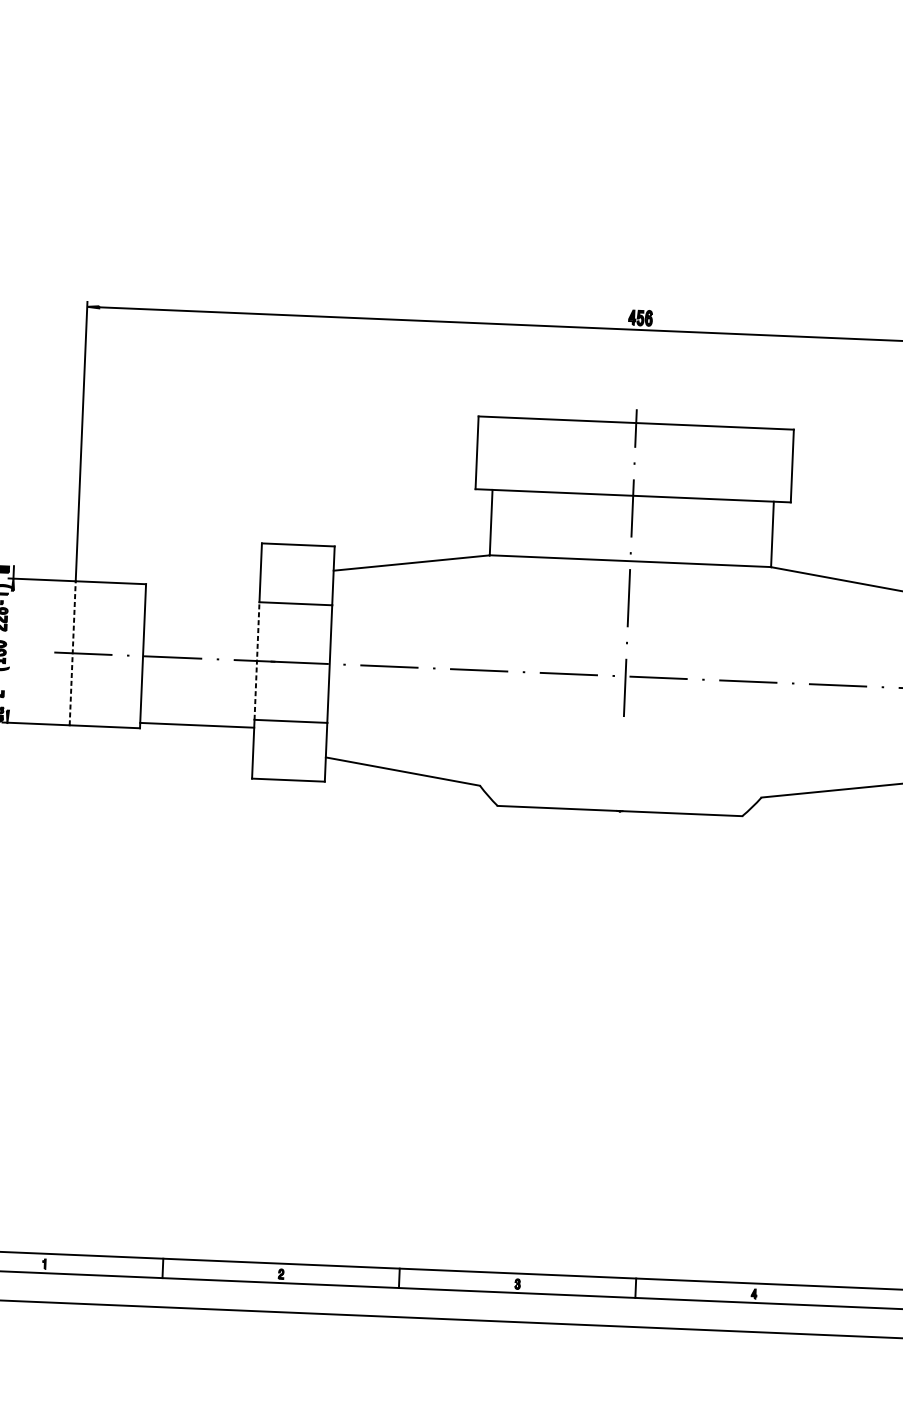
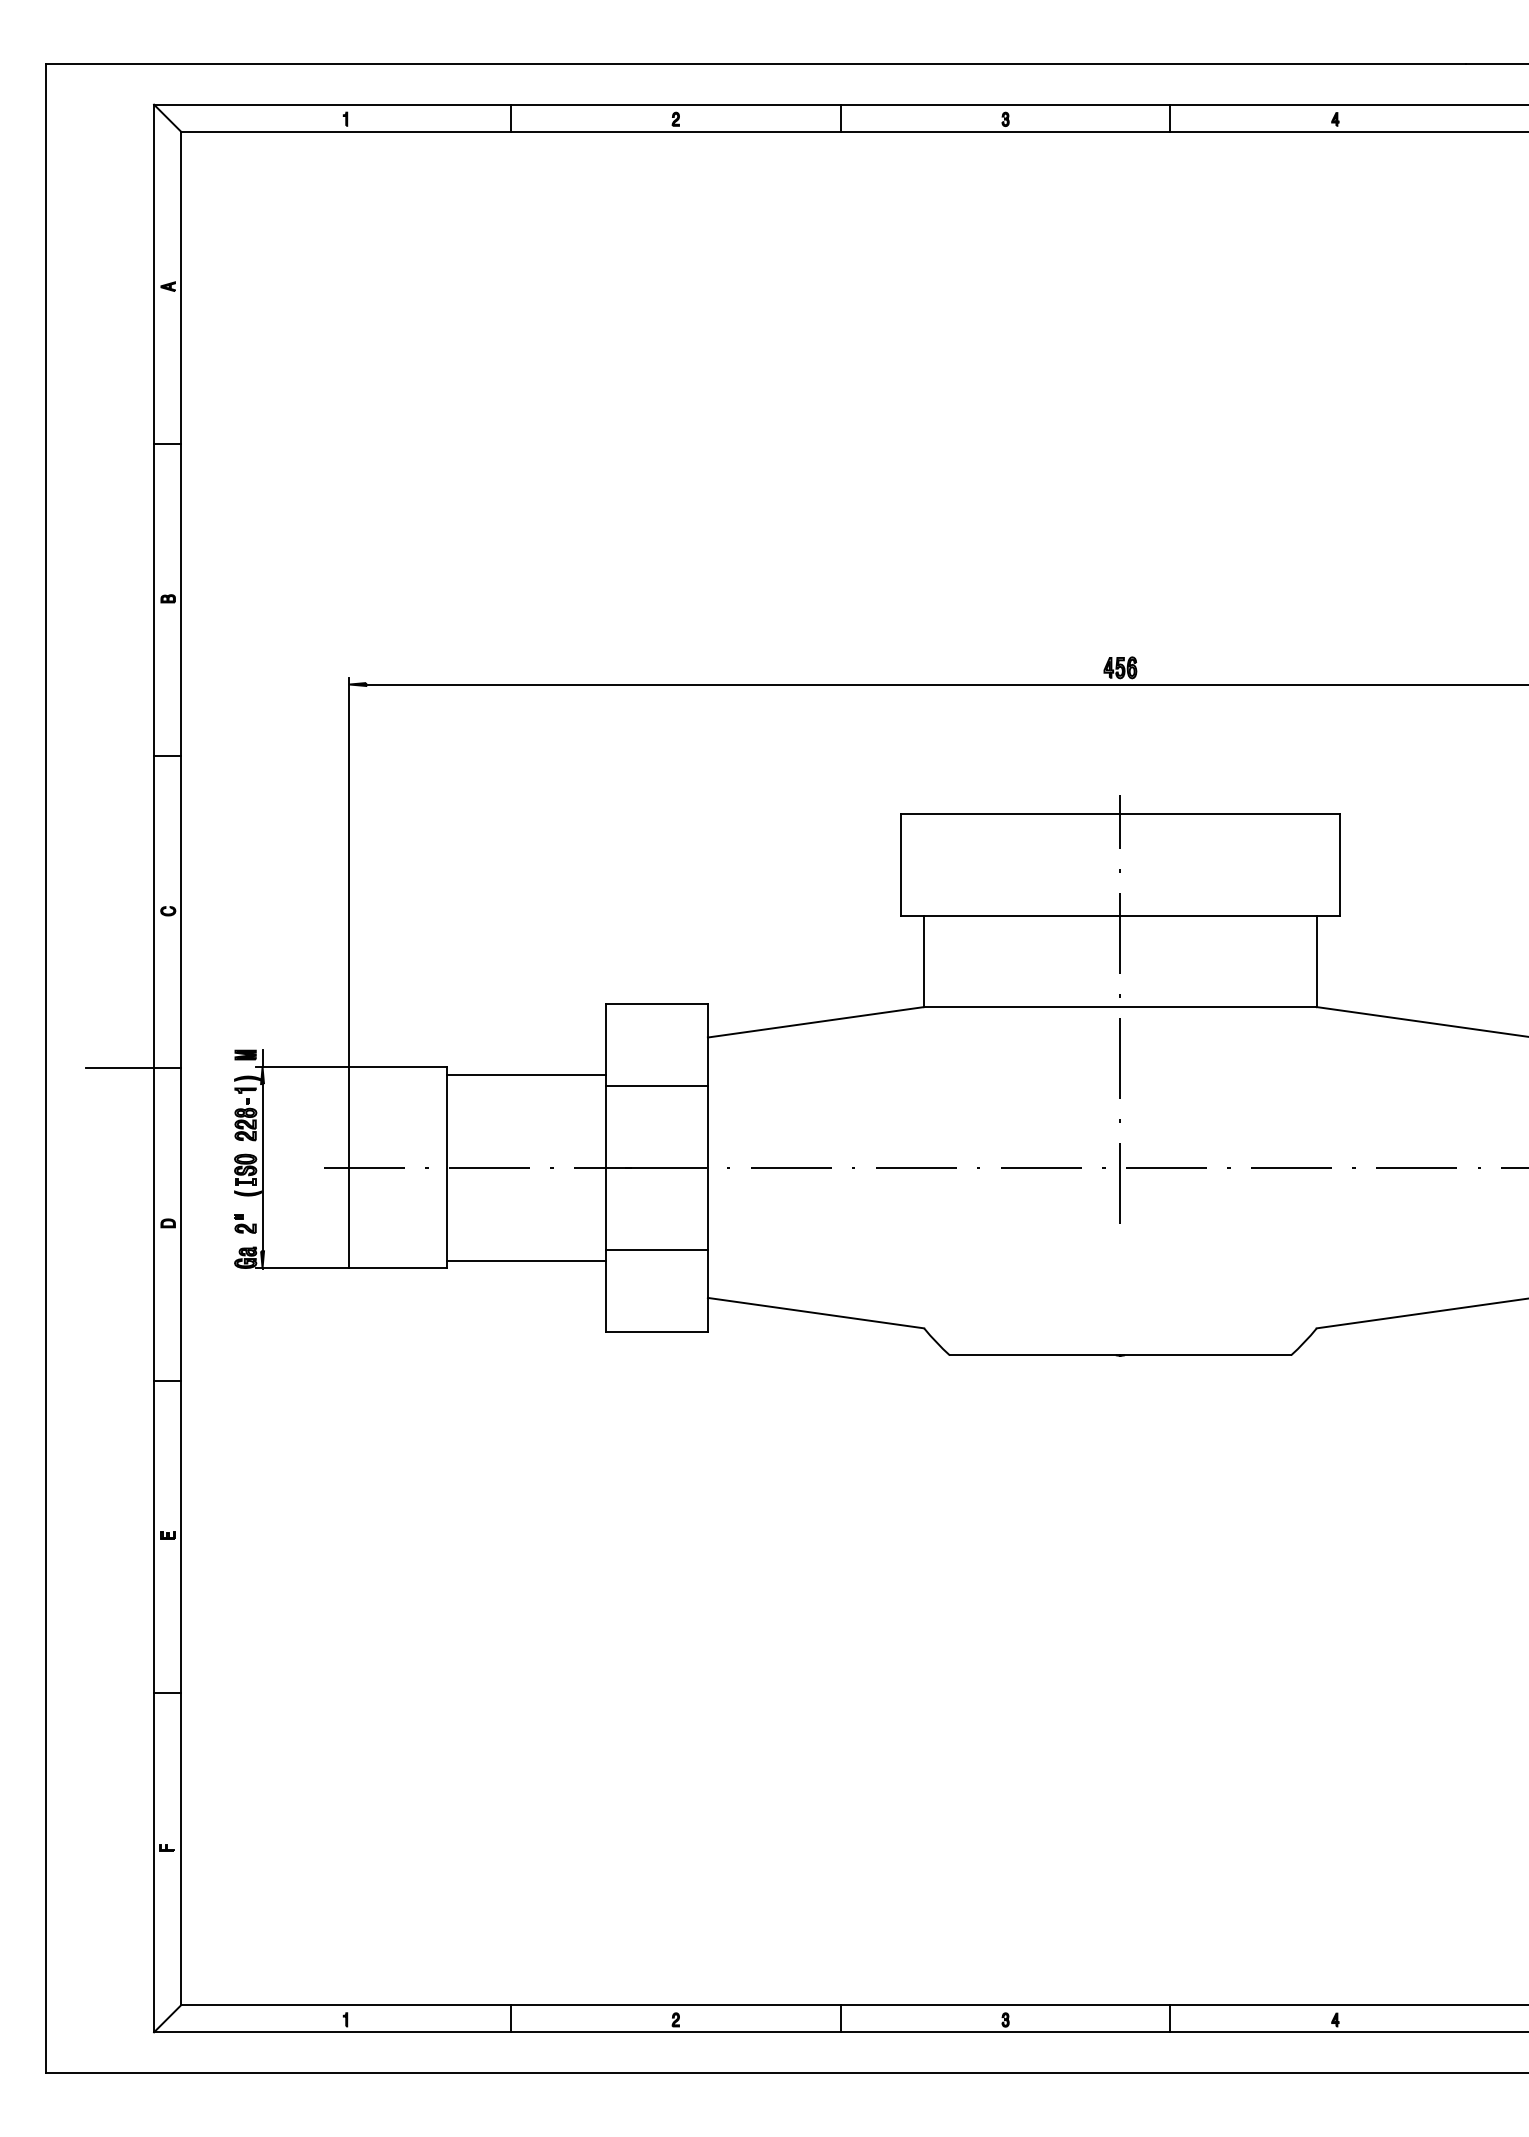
line: (202, 591) -> (526, 1074), added
line: (10, 650) -> (262, 1167), added
line: (72, 653) -> (349, 1167), dashed -> solid
line: (257, 660) -> (606, 1167), dashed -> solid

